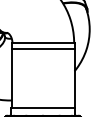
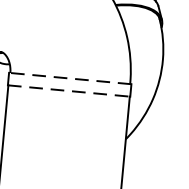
line: (42, 43) -> (68, 79), solid -> dashed
line: (43, 49) -> (69, 91), solid -> dashed

